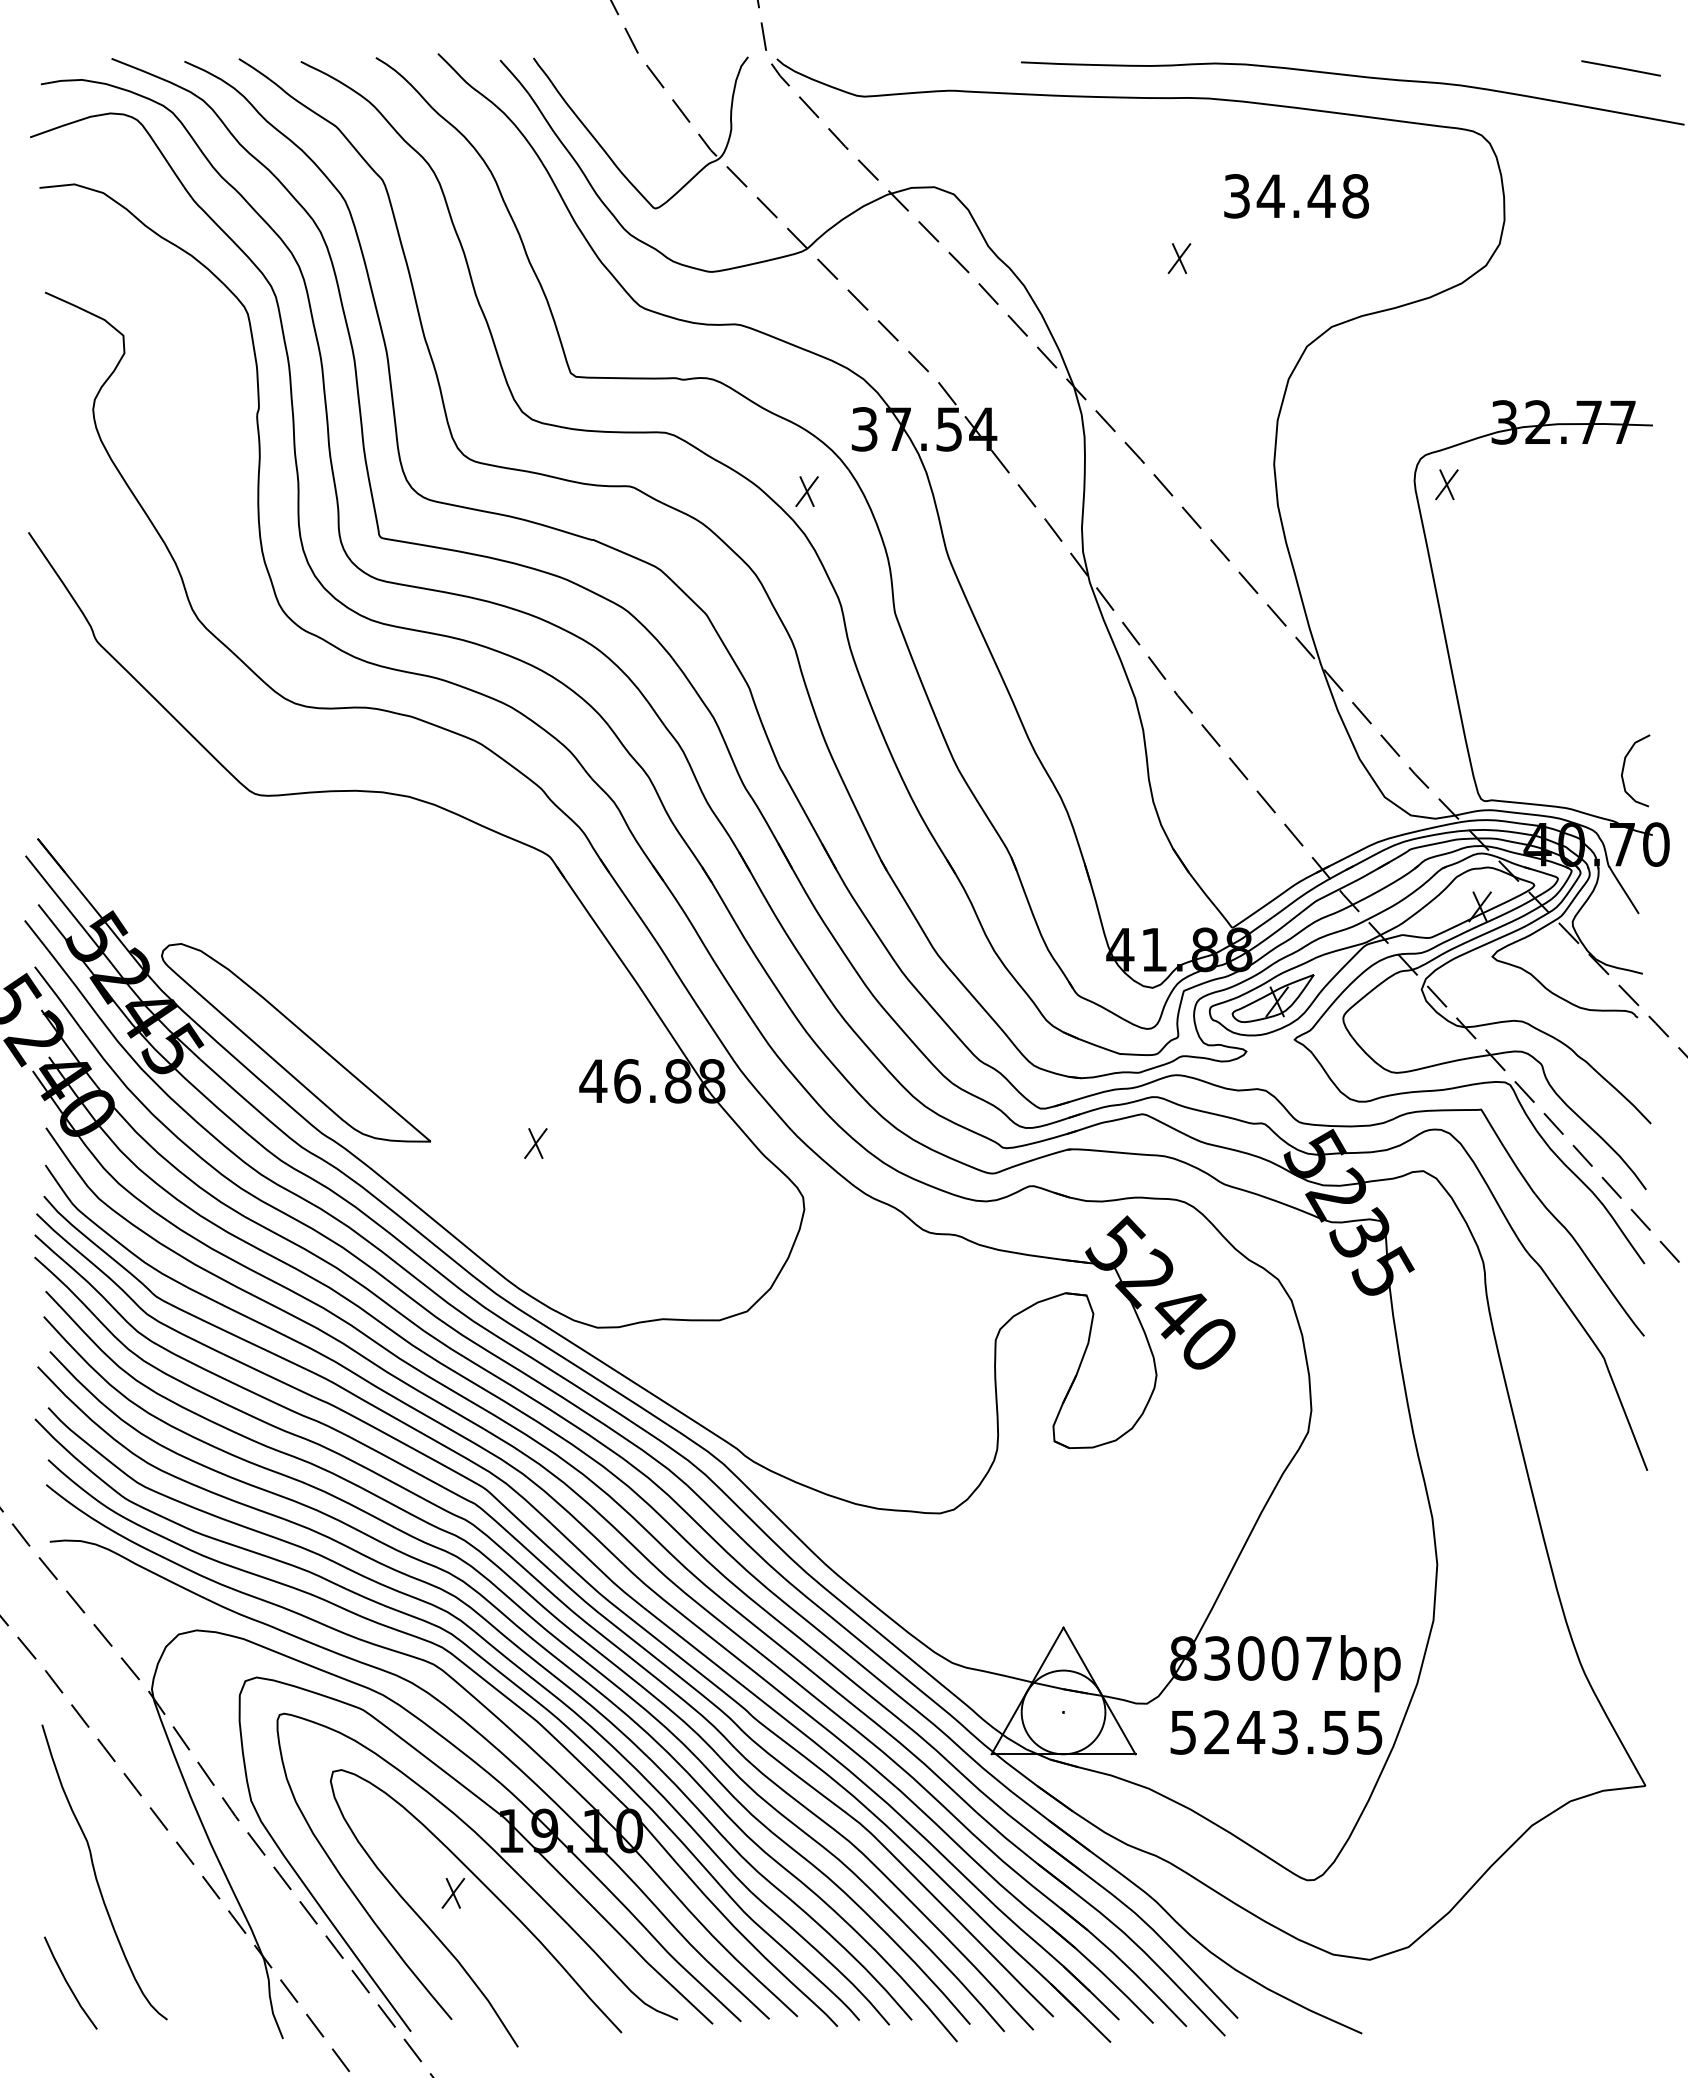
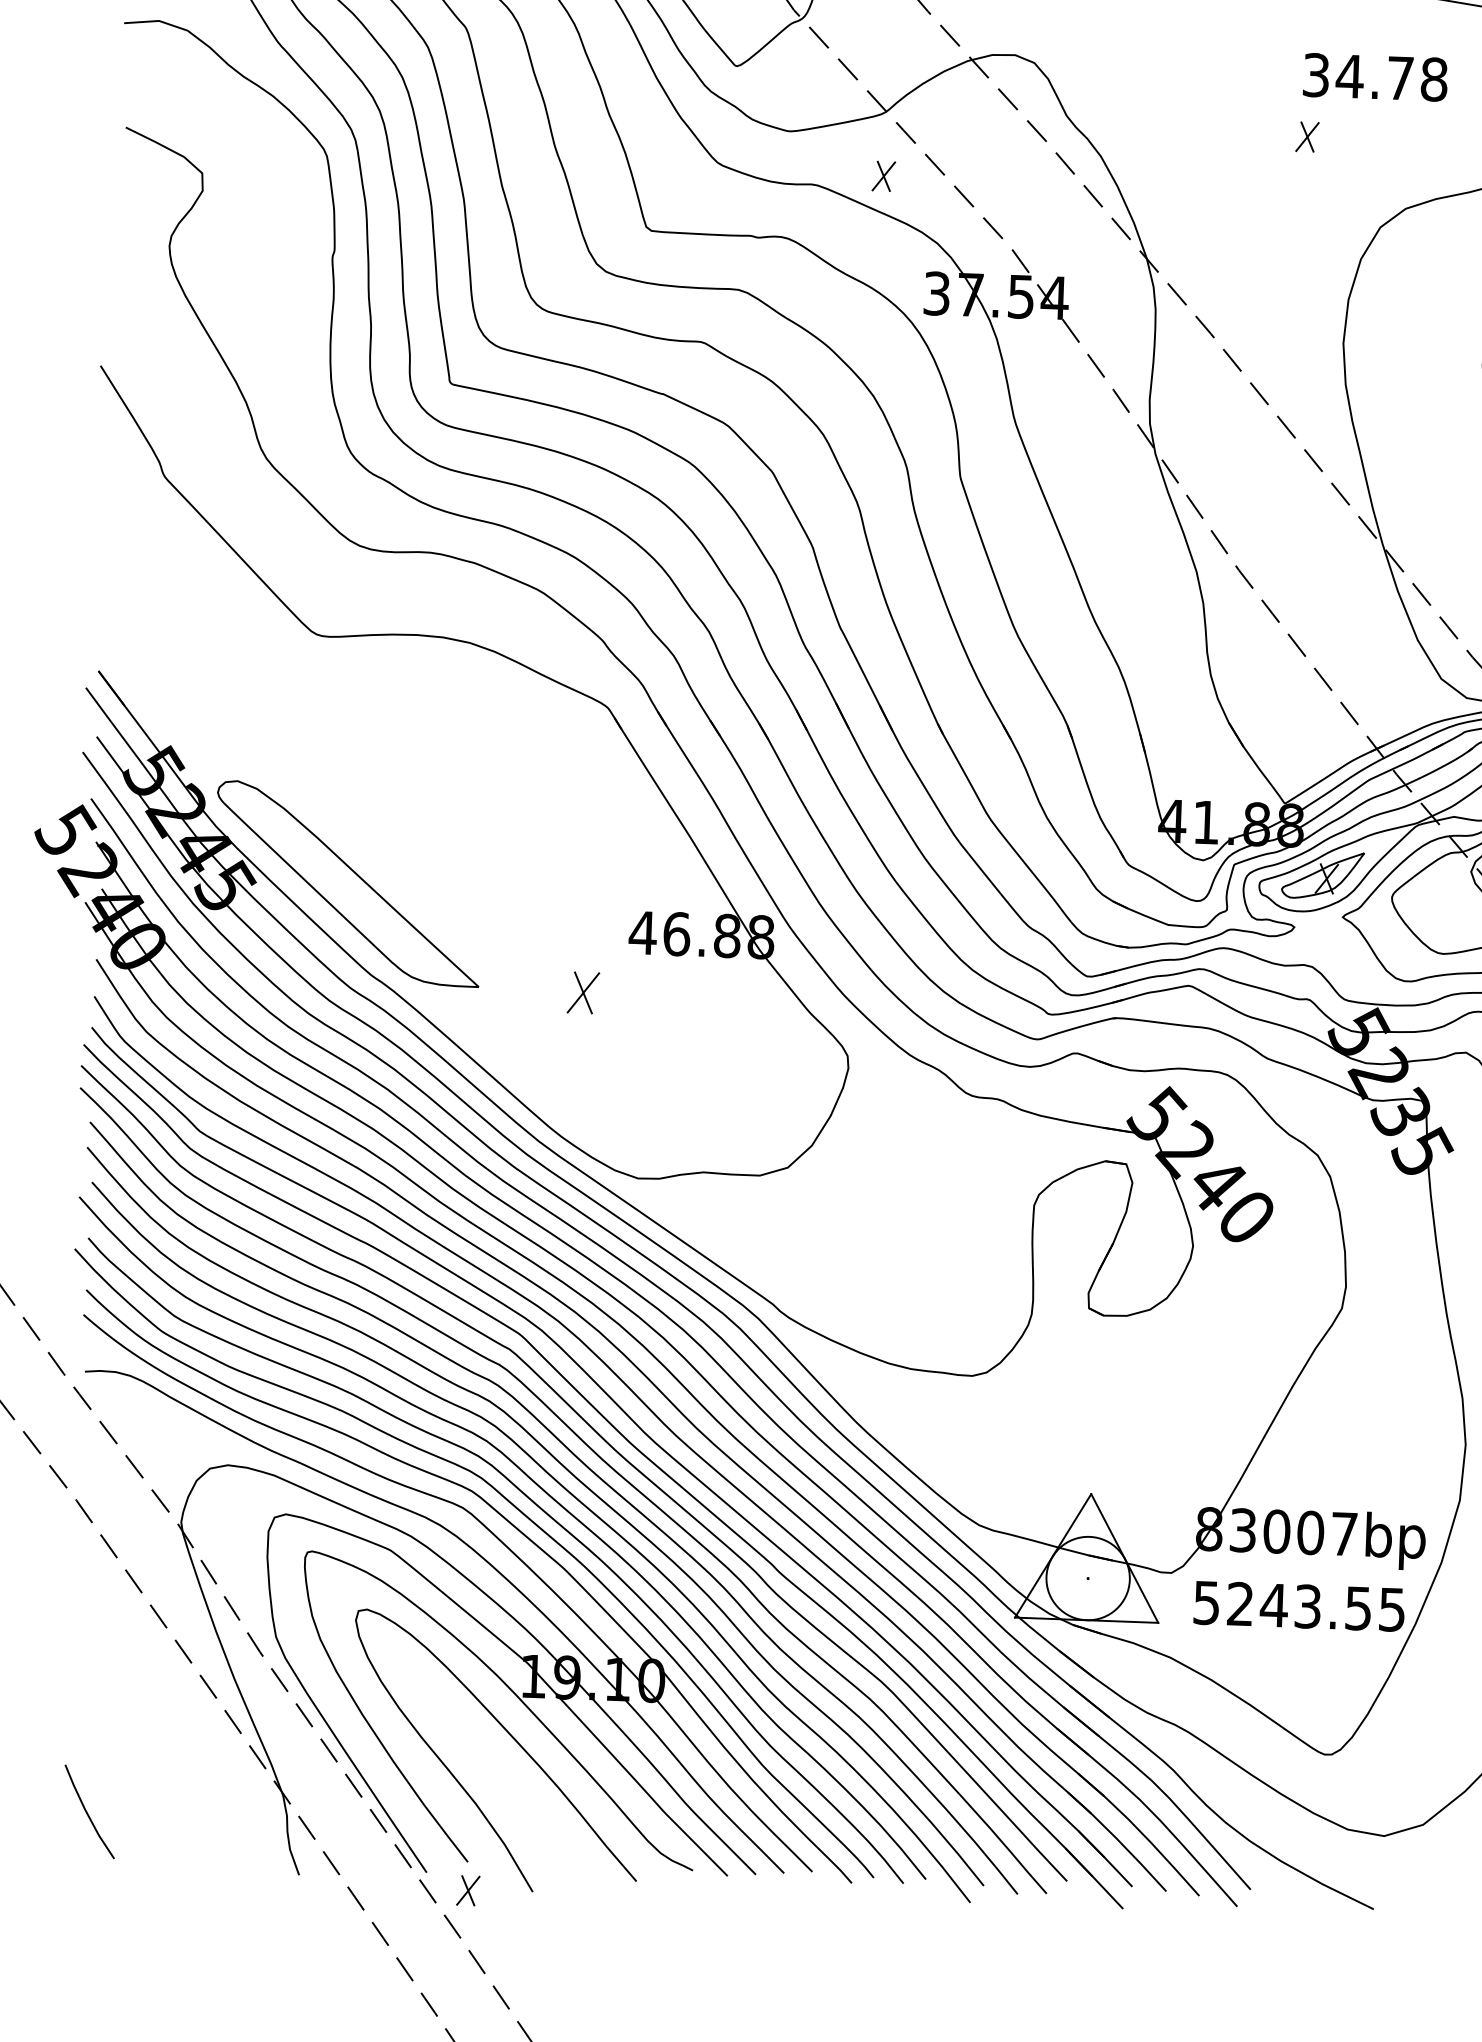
text: (1321, 195) -> (1400, 77), 34.48 -> 34.78
part: (1179, 258) -> (1307, 136), moved
part: (806, 491) -> (883, 176), moved
part: (535, 1143) -> (583, 992), size x1.4
curve: (96, 1874) -> (119, 1704), removed
part: (453, 1893) -> (468, 1890), moved

